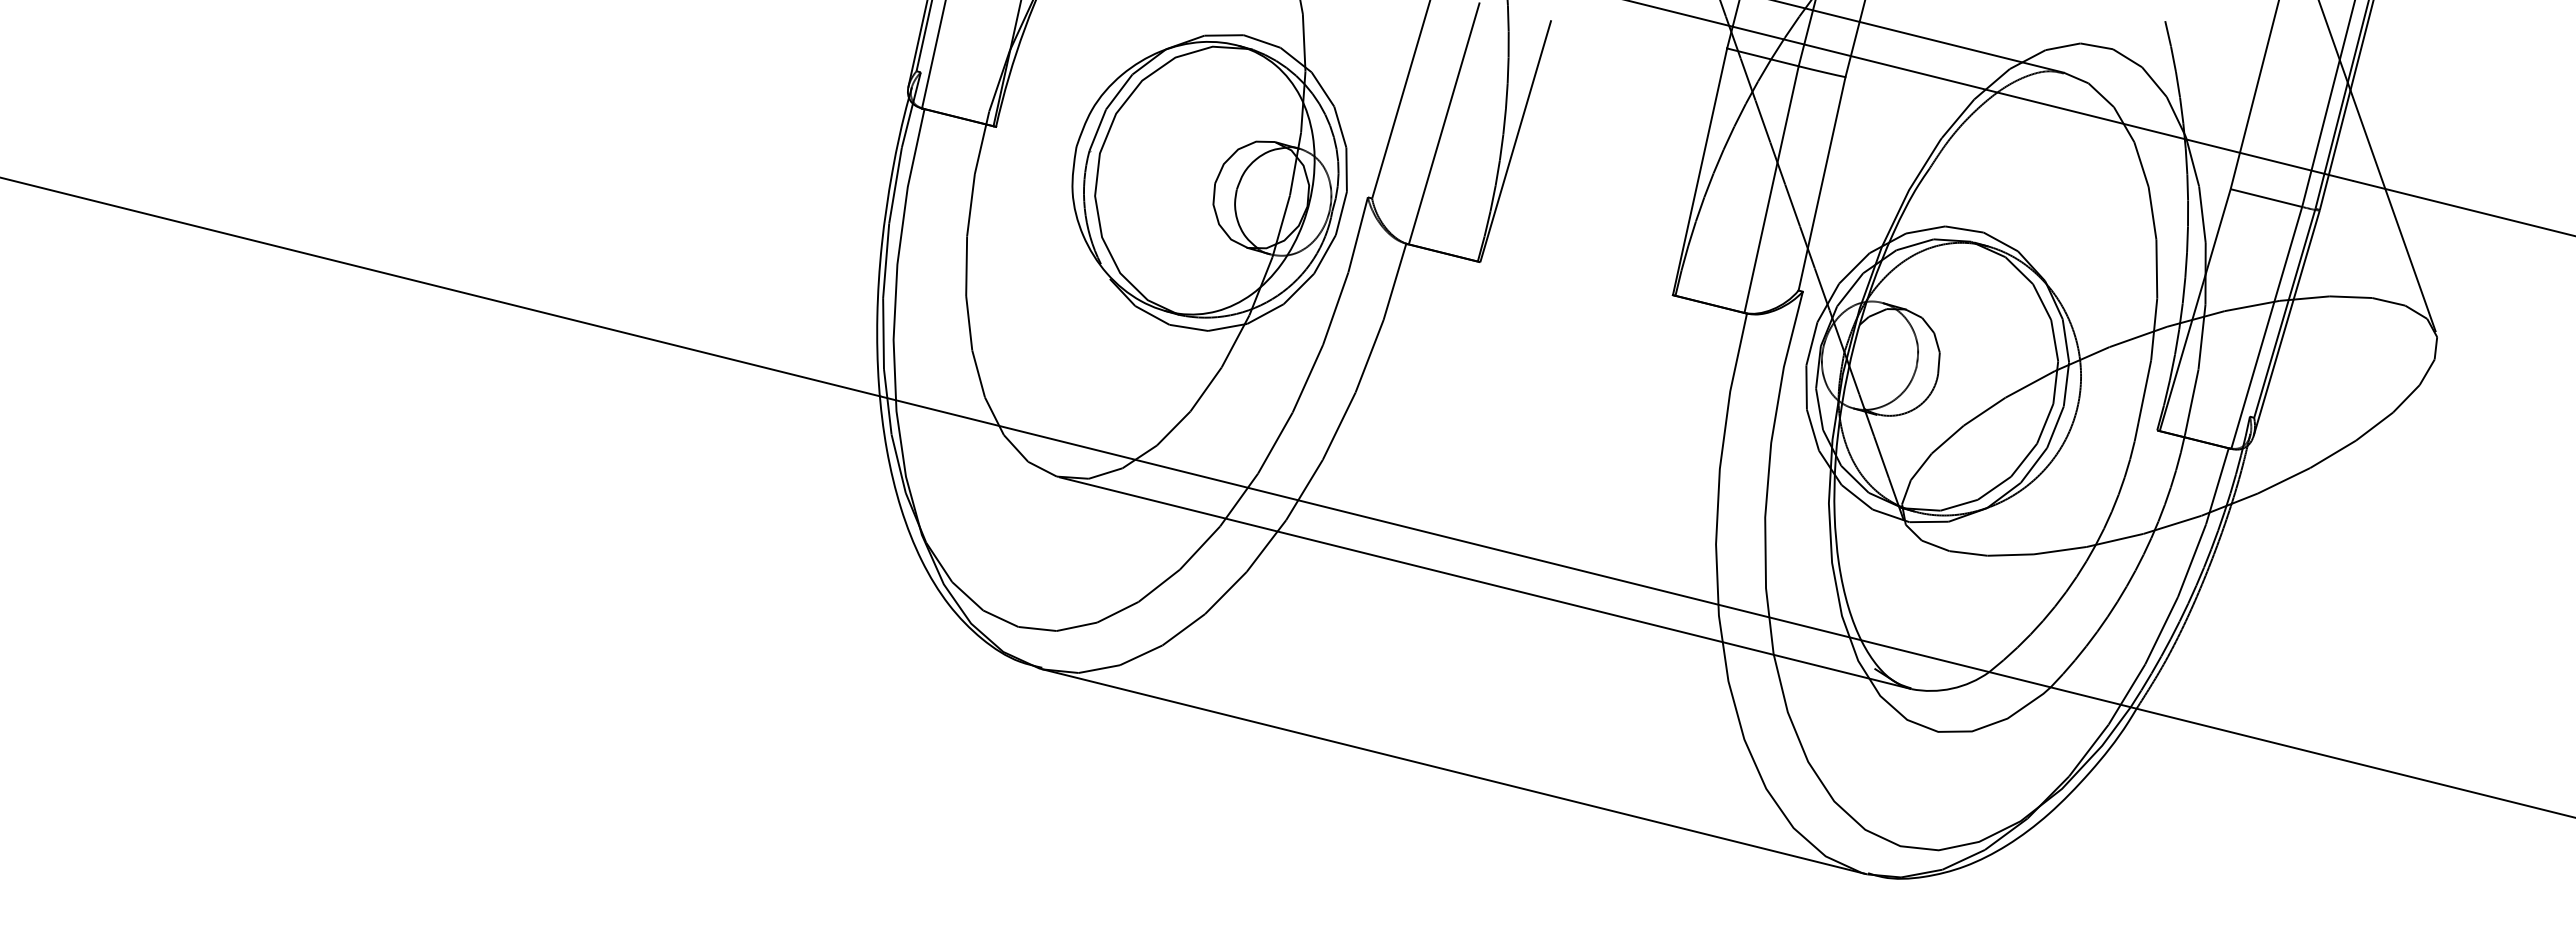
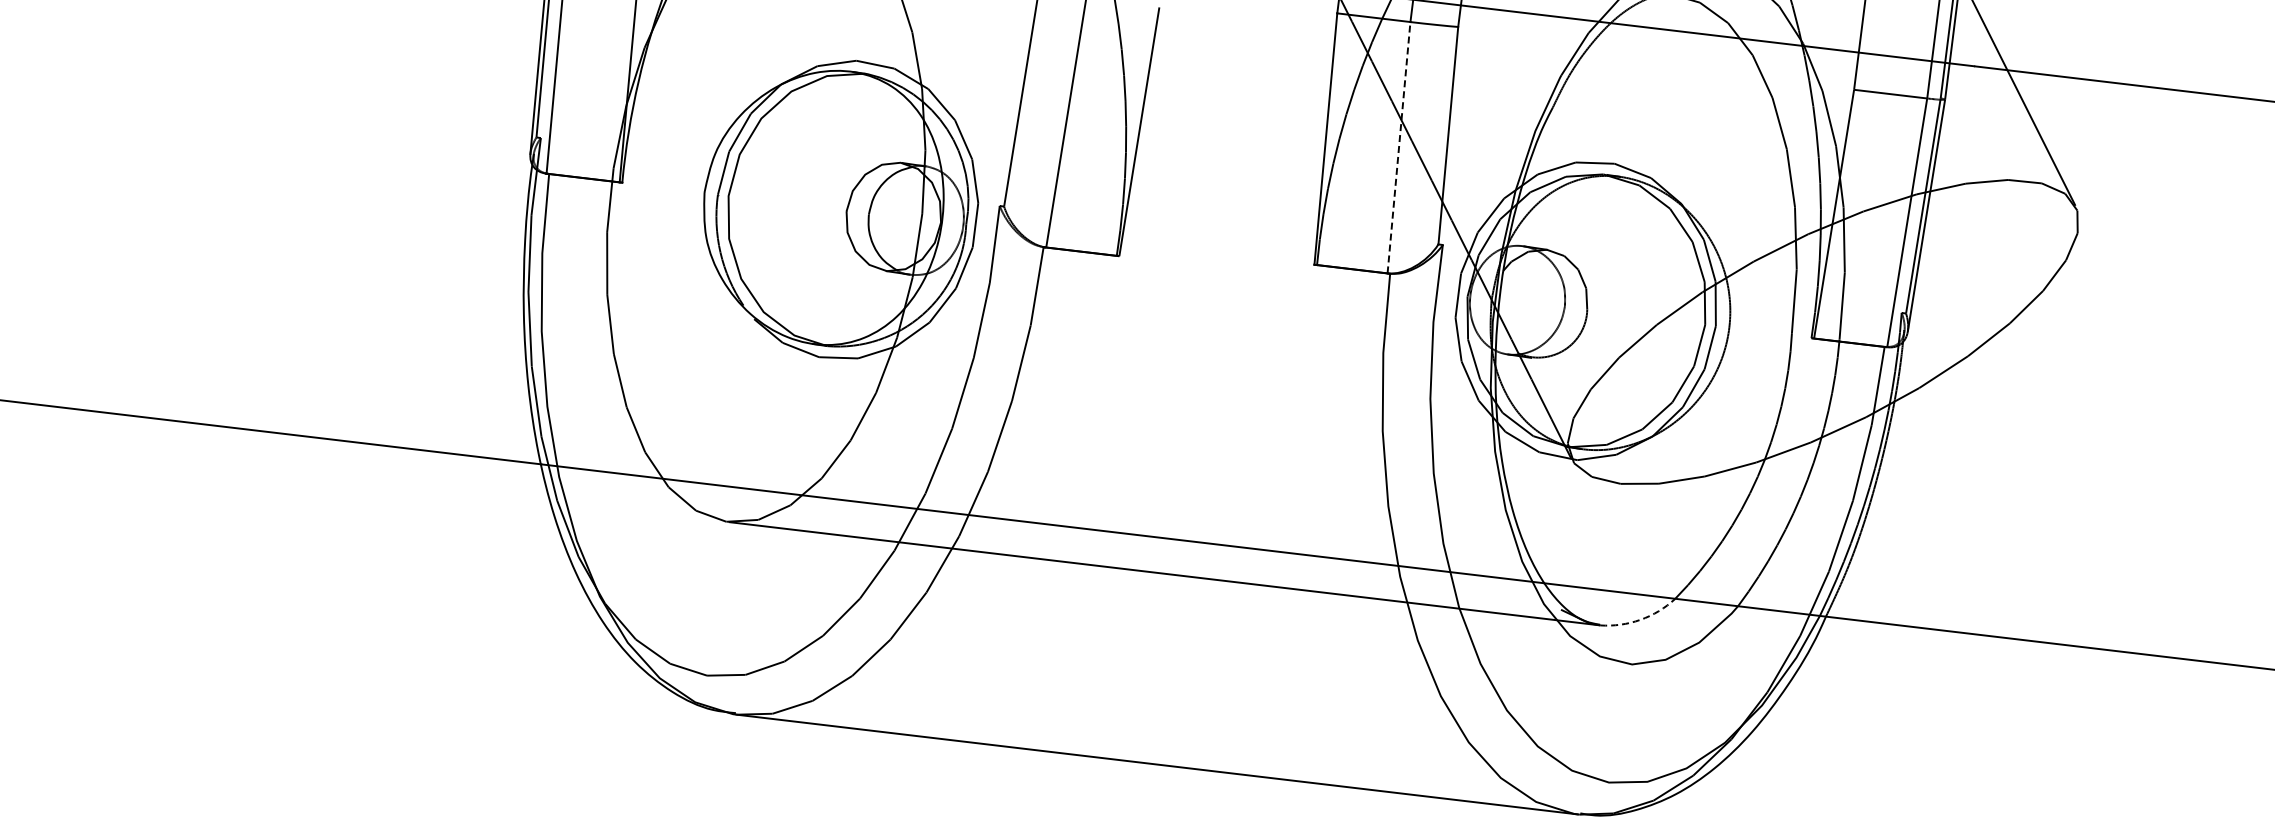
line: (1771, 189) -> (1398, 147), solid -> dashed
arc: (1952, 688) -> (1640, 619), solid -> dashed

